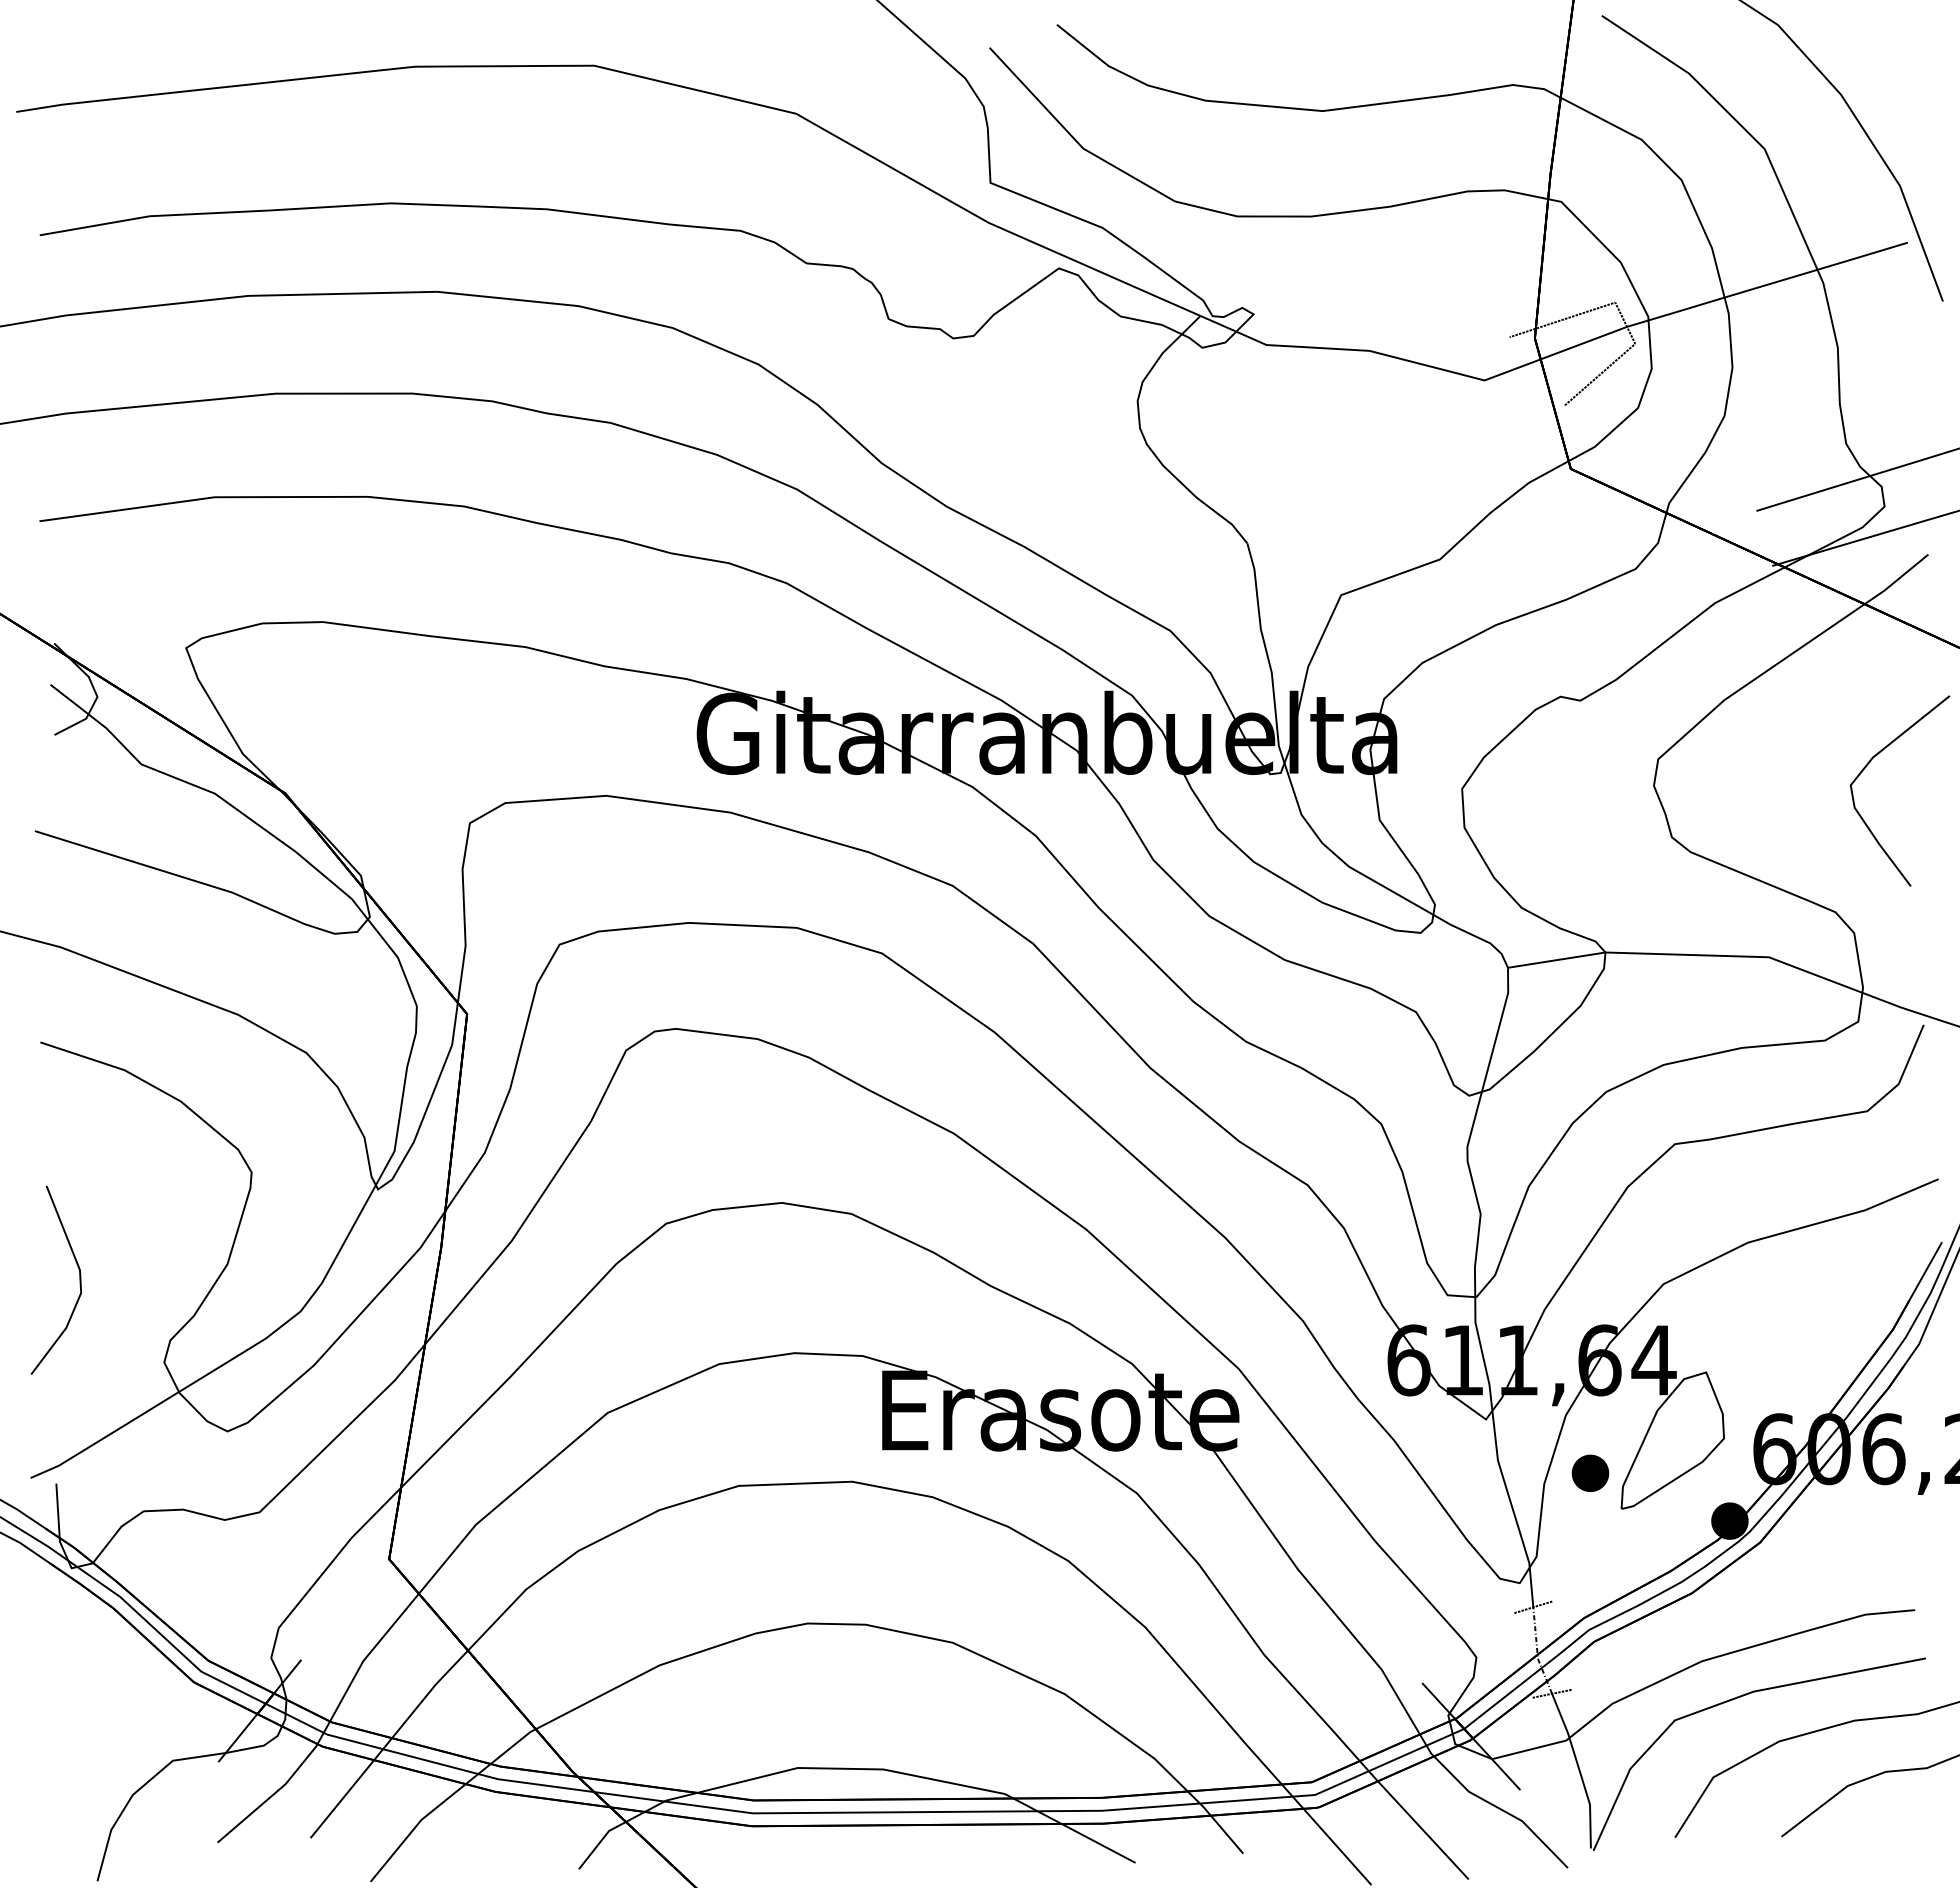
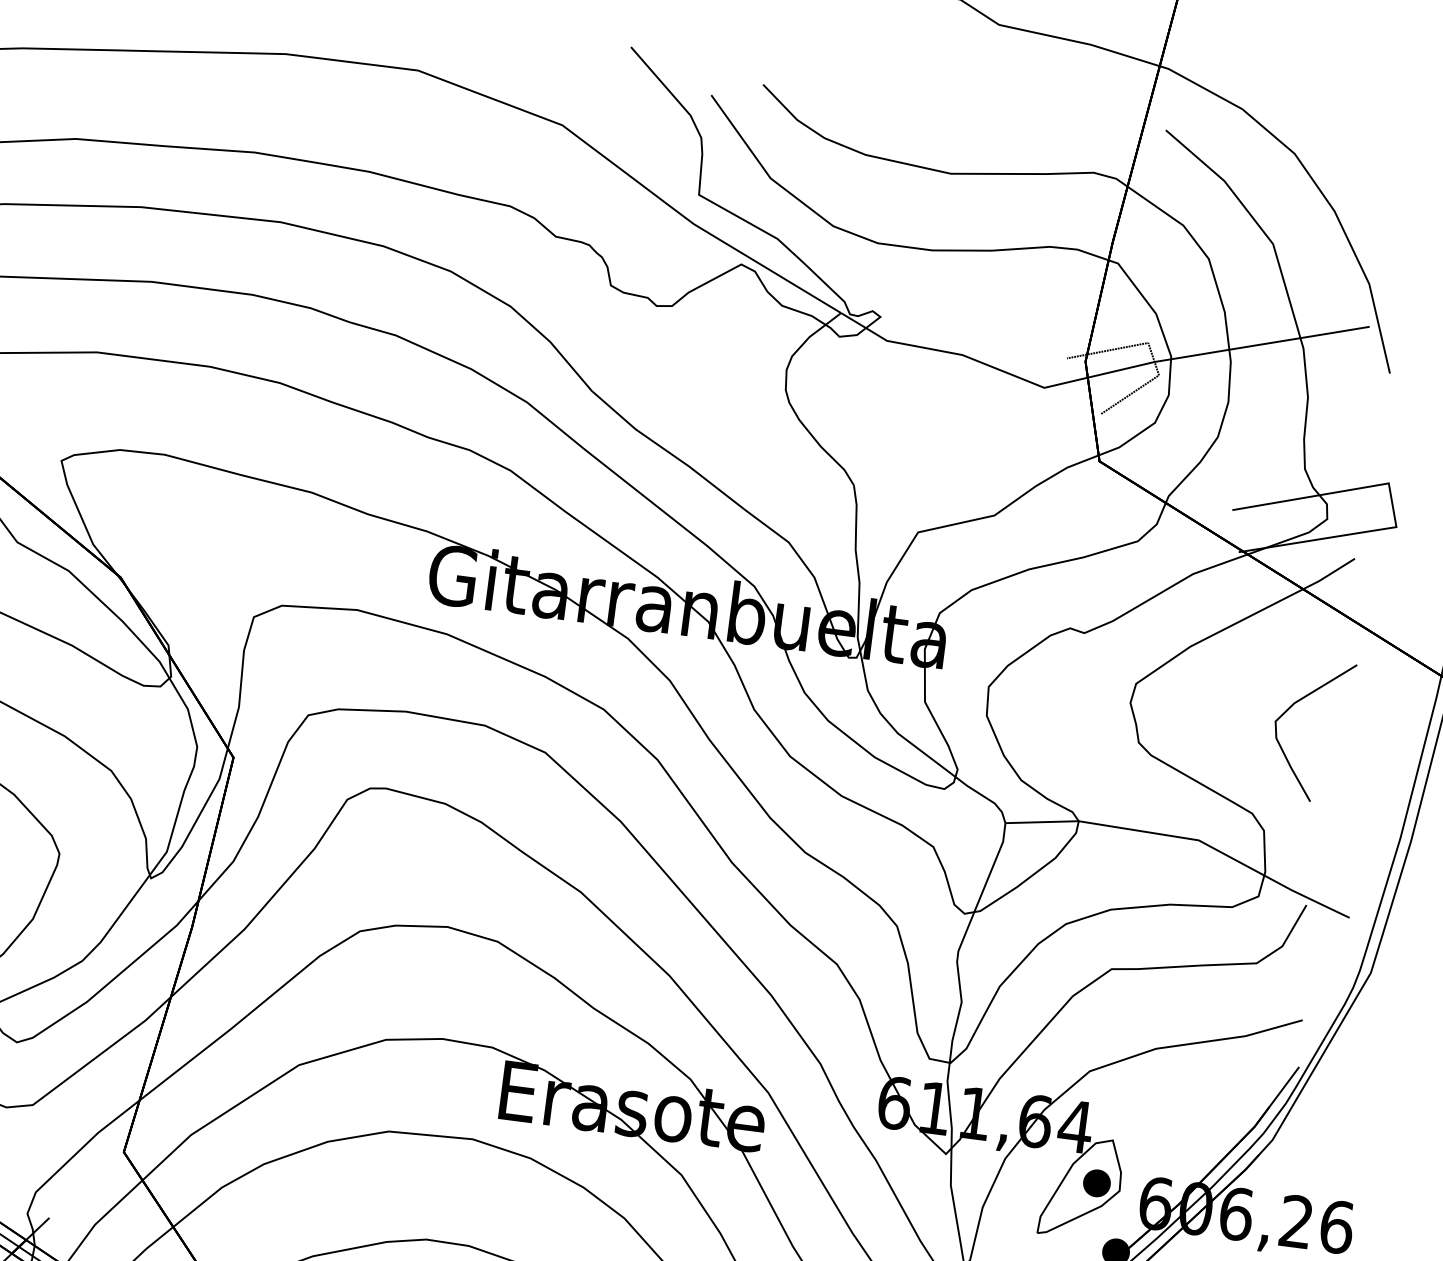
part: (1590, 1472) -> (1097, 1182), moved

